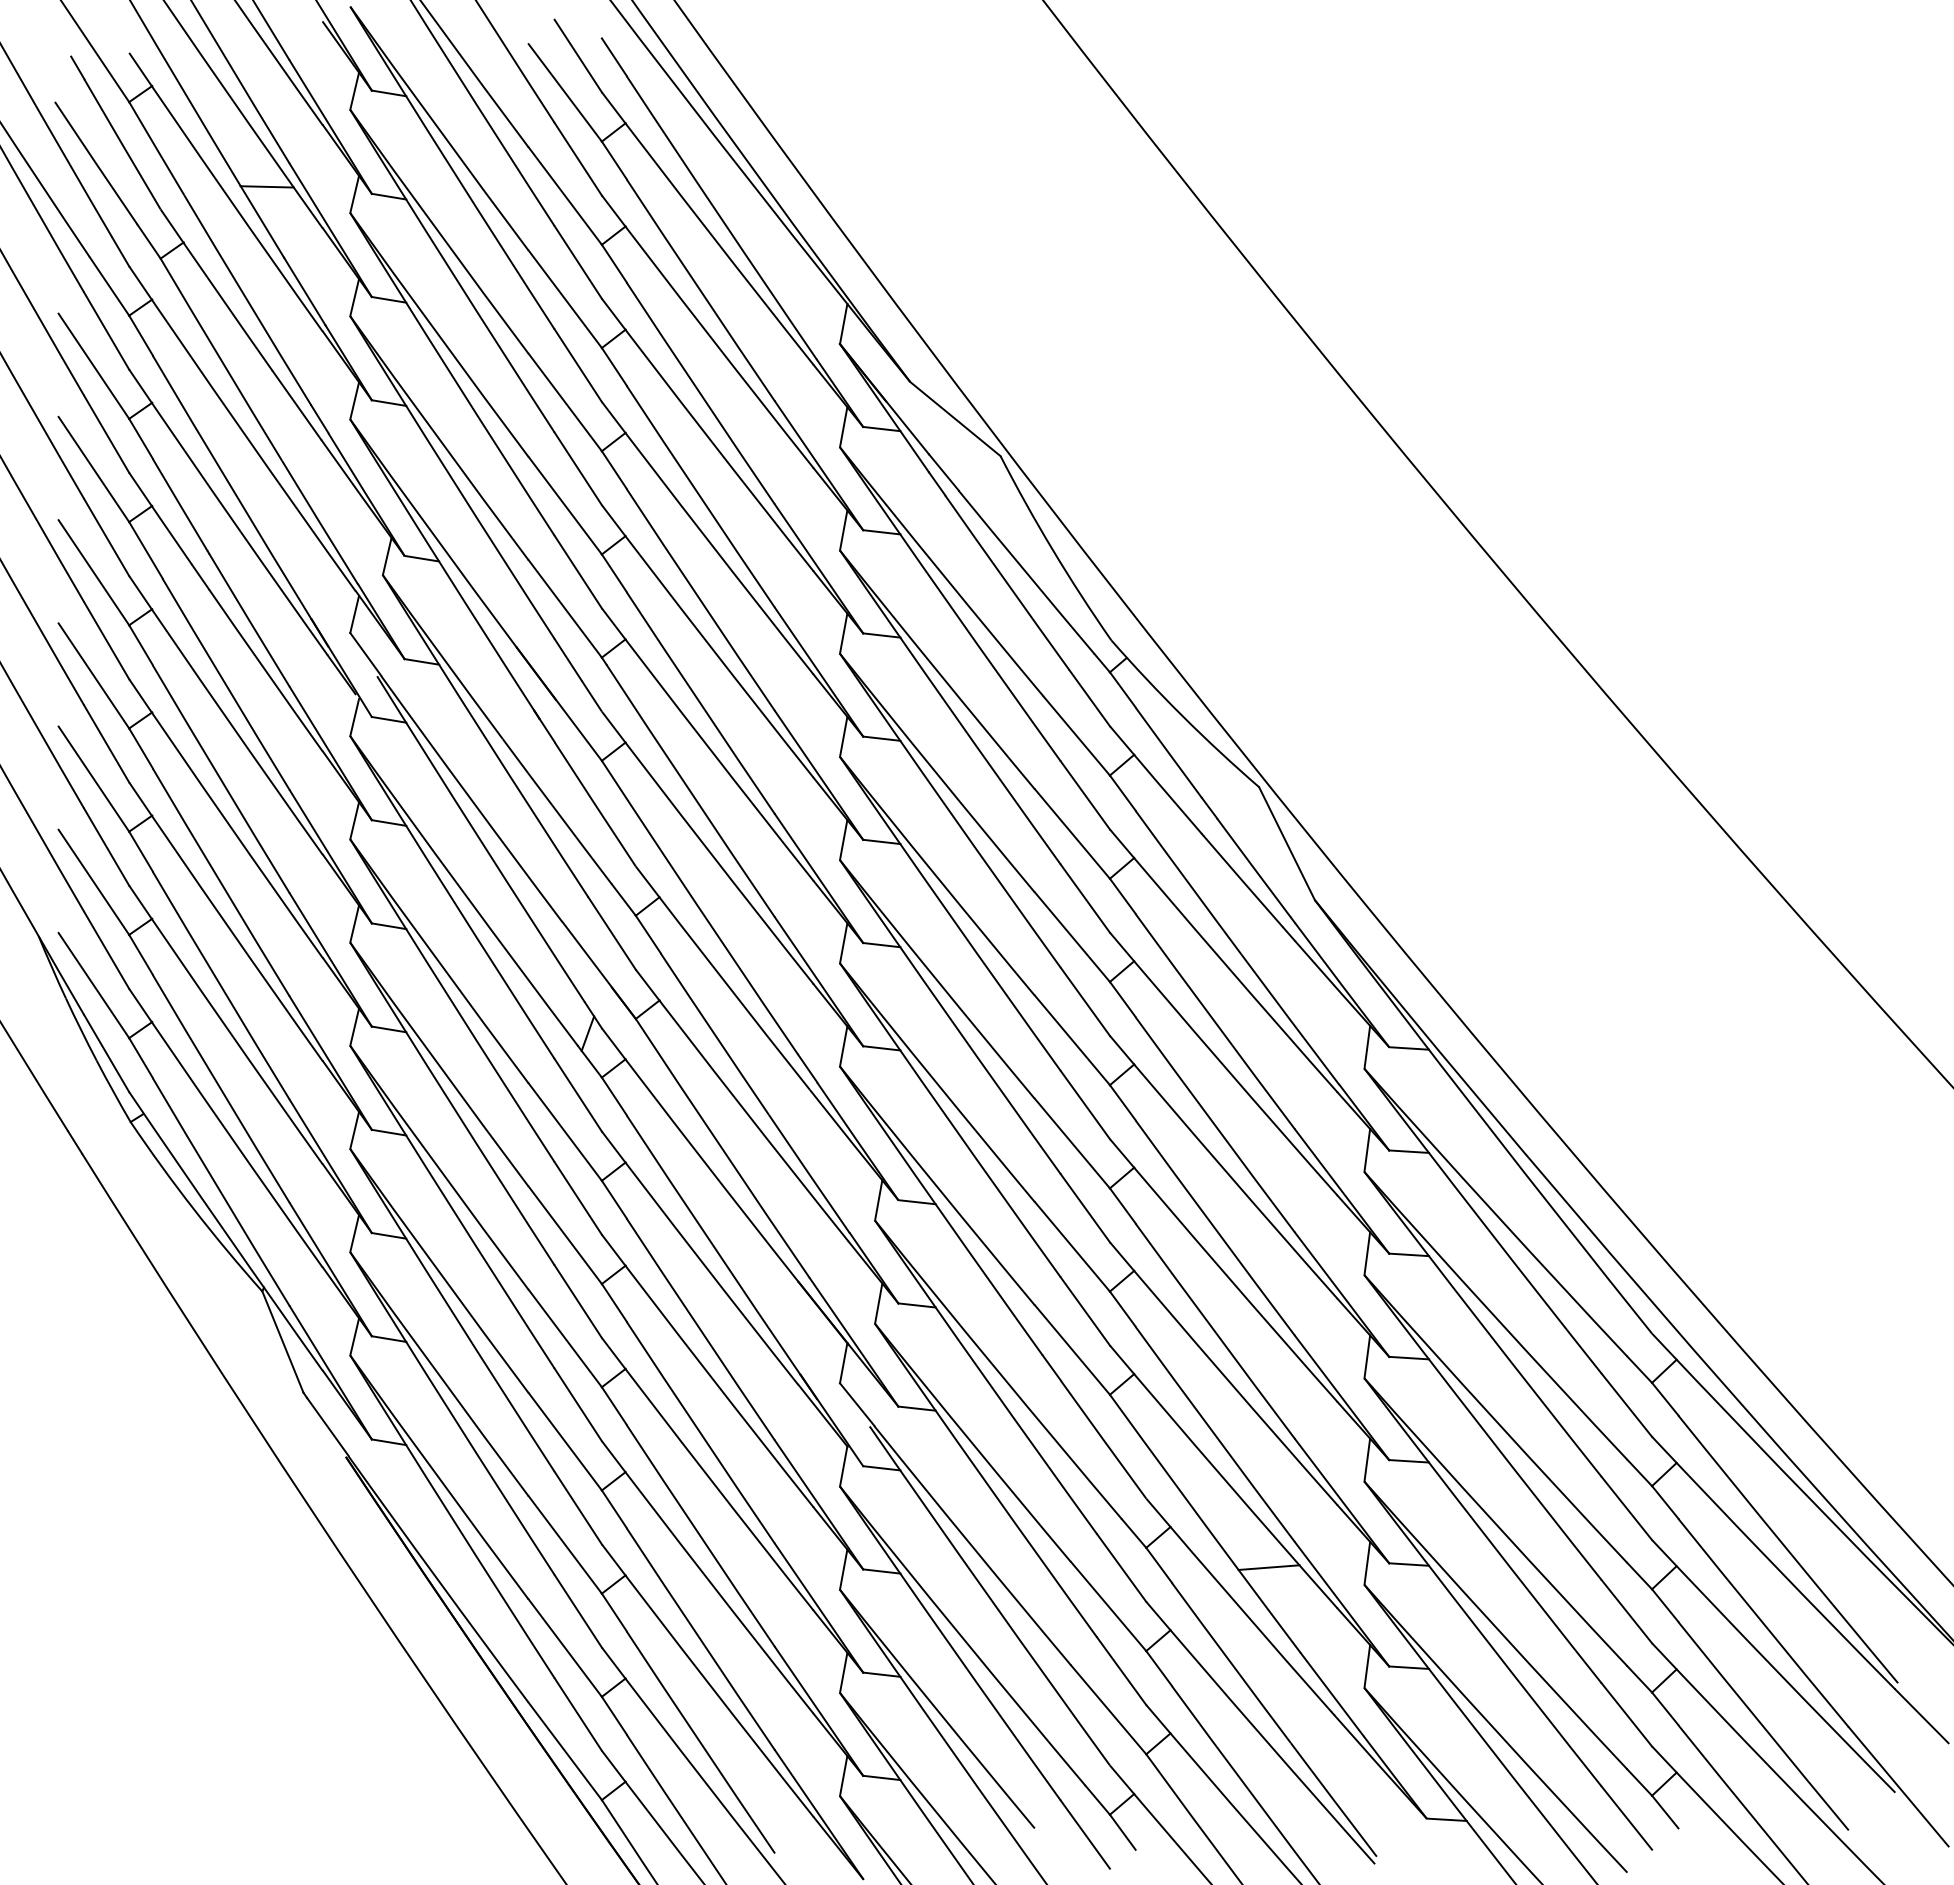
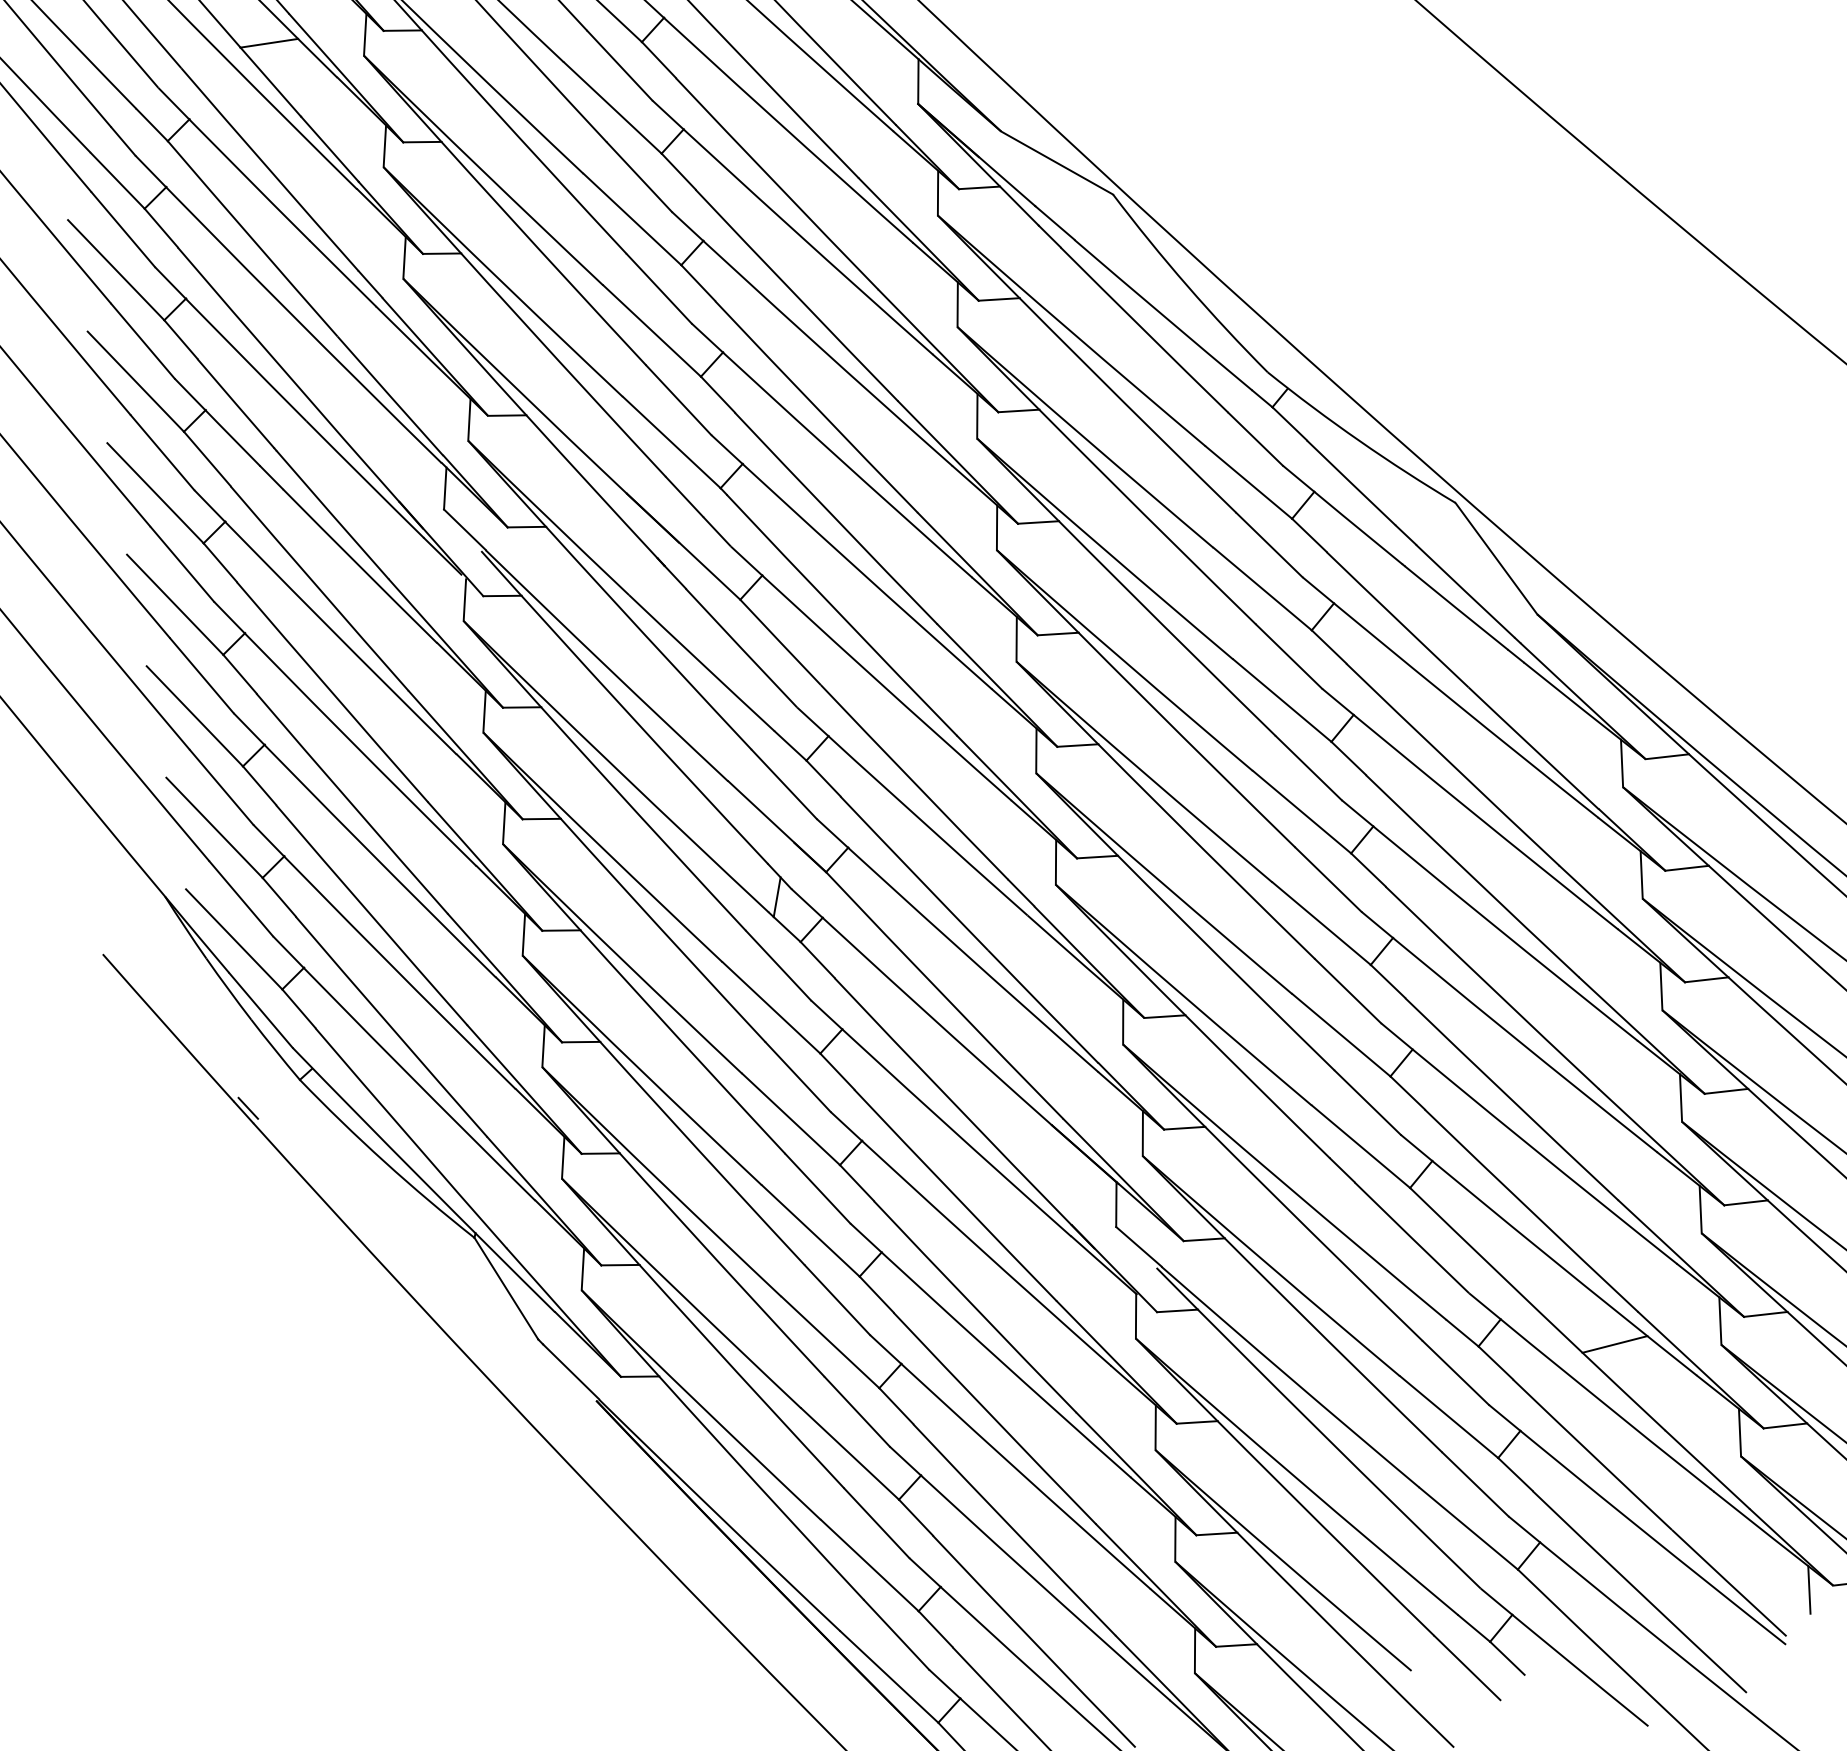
line: (79, 1139) -> (247, 1108), added
line: (1404, 1818) -> (1809, 1589), added

